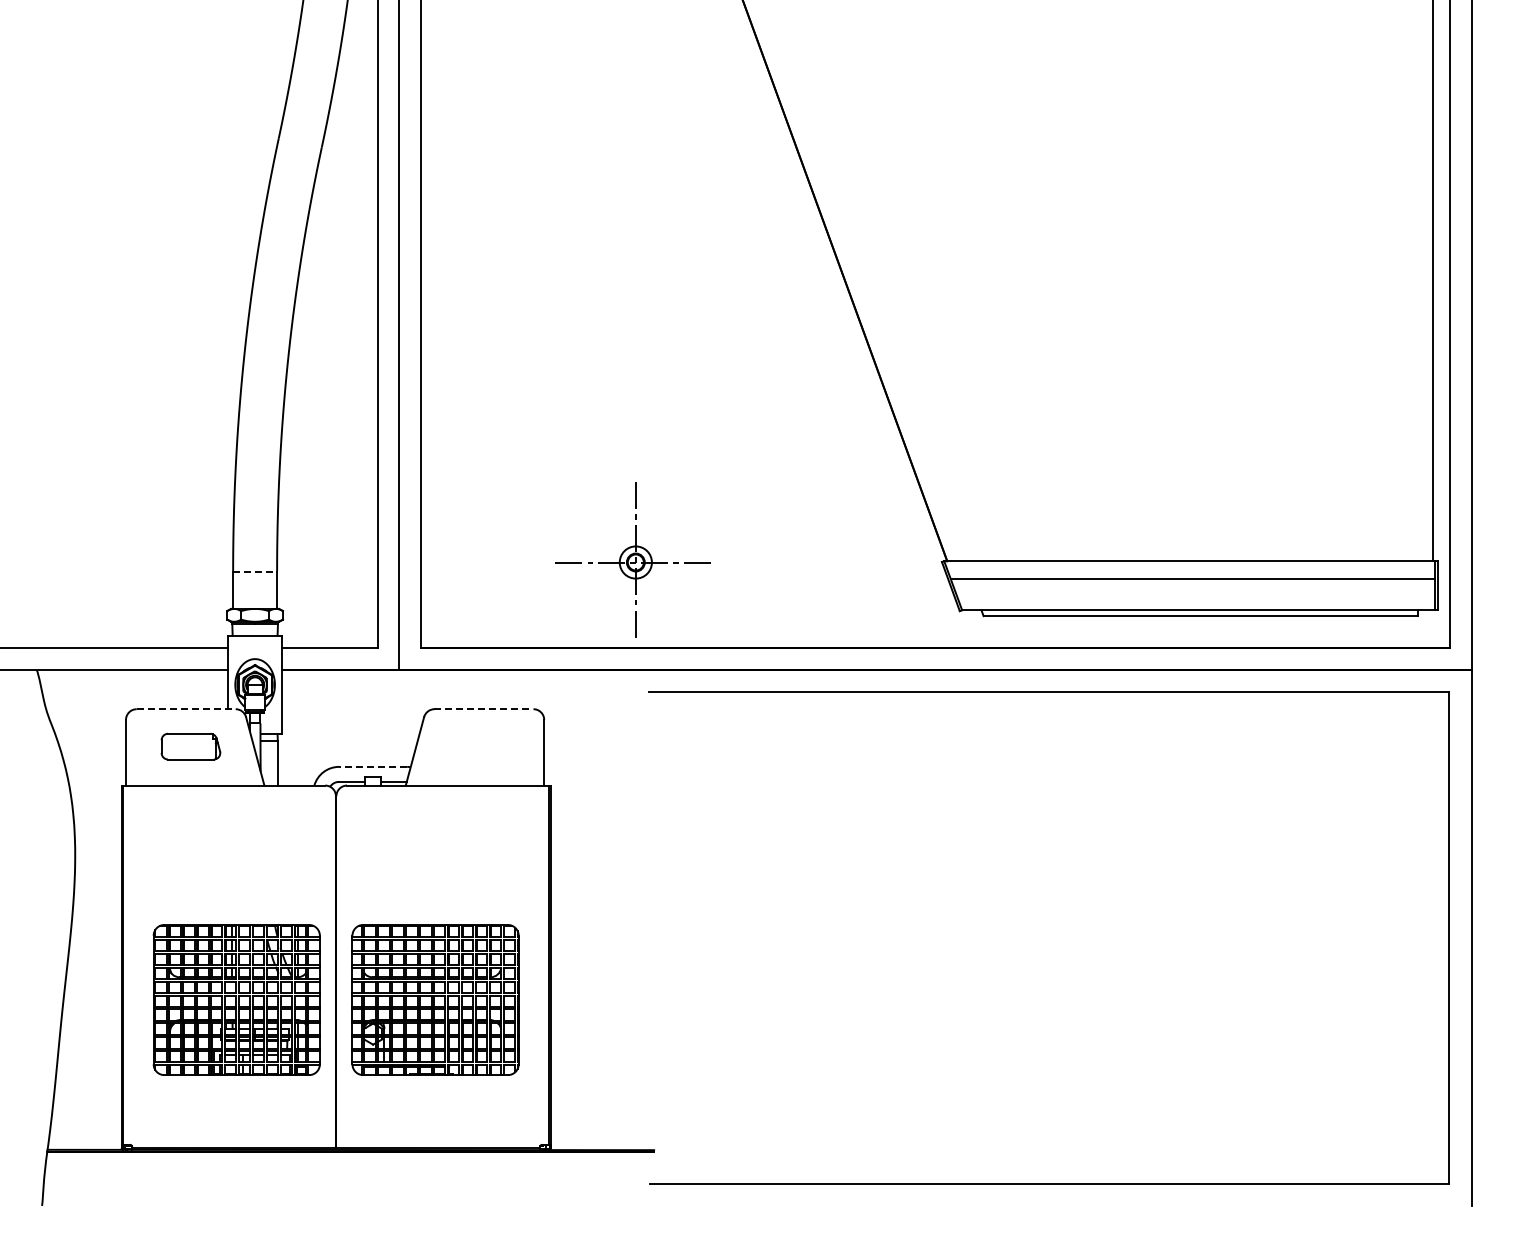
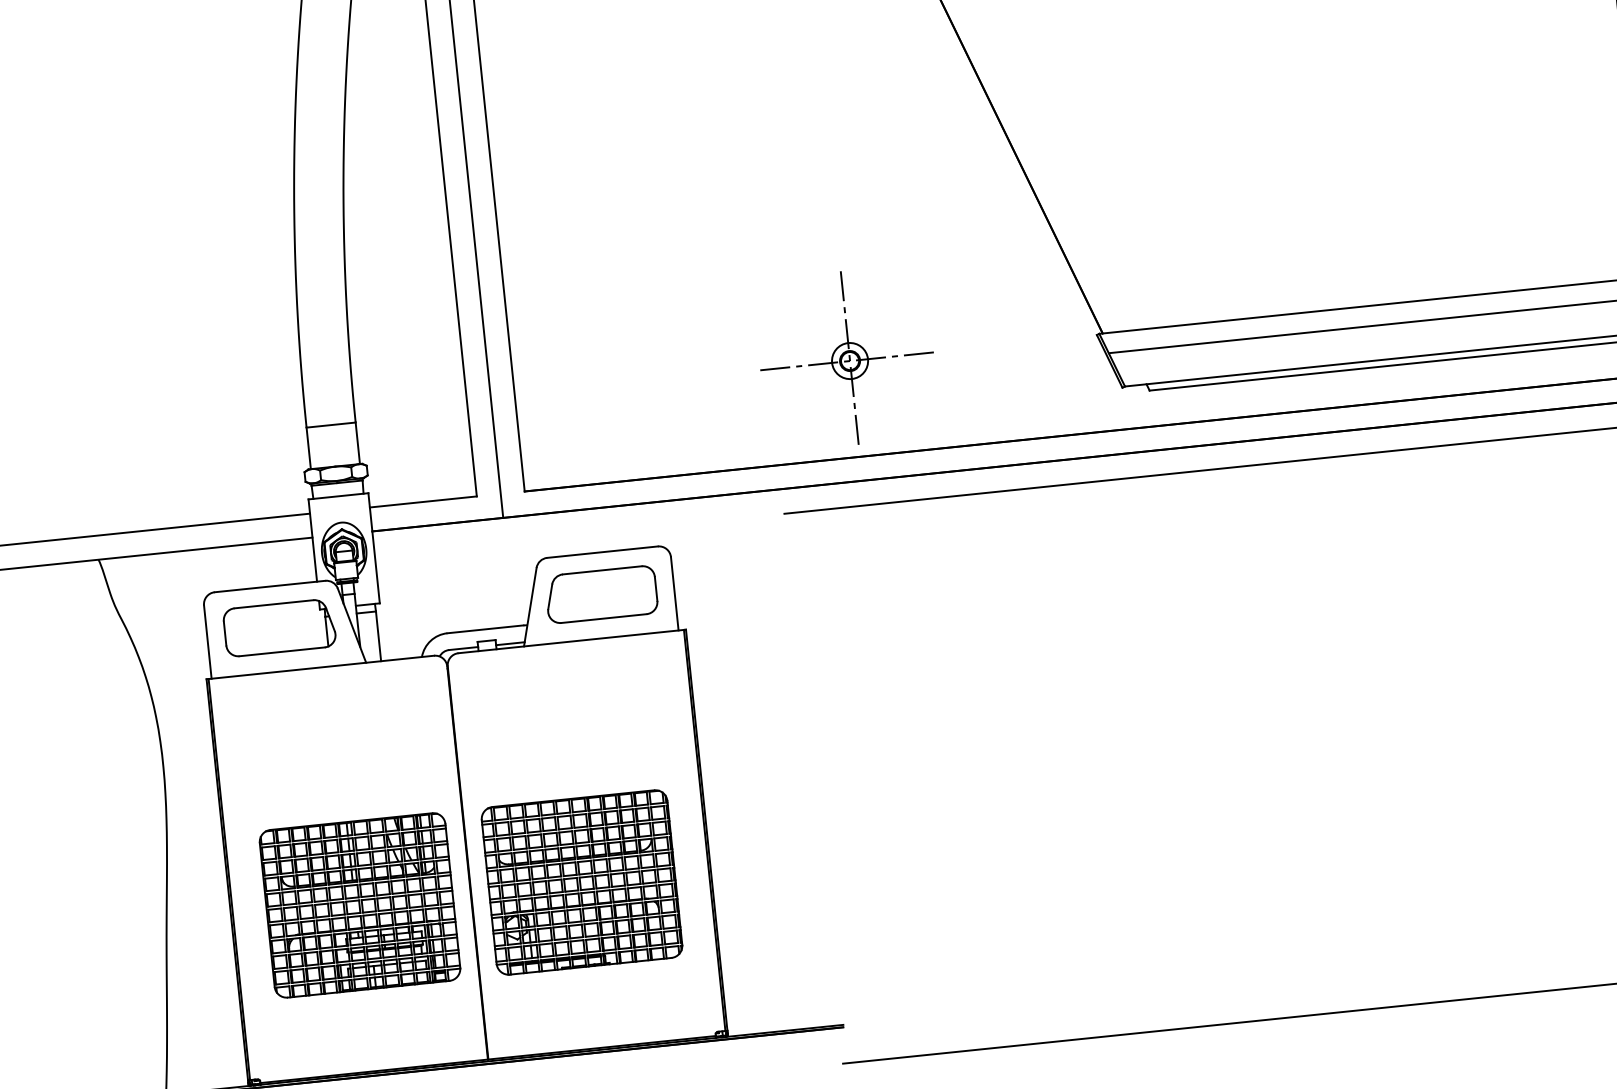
part: (632, 559) -> (845, 358), moved
line: (255, 571) -> (331, 424), dashed -> solid
line: (186, 709) -> (270, 586), dashed -> solid
line: (483, 709) -> (602, 552), dashed -> solid
part: (190, 746) -> (279, 627), size x1.67
part: (478, 746) -> (600, 594), added
line: (372, 766) -> (484, 629), dashed -> solid

